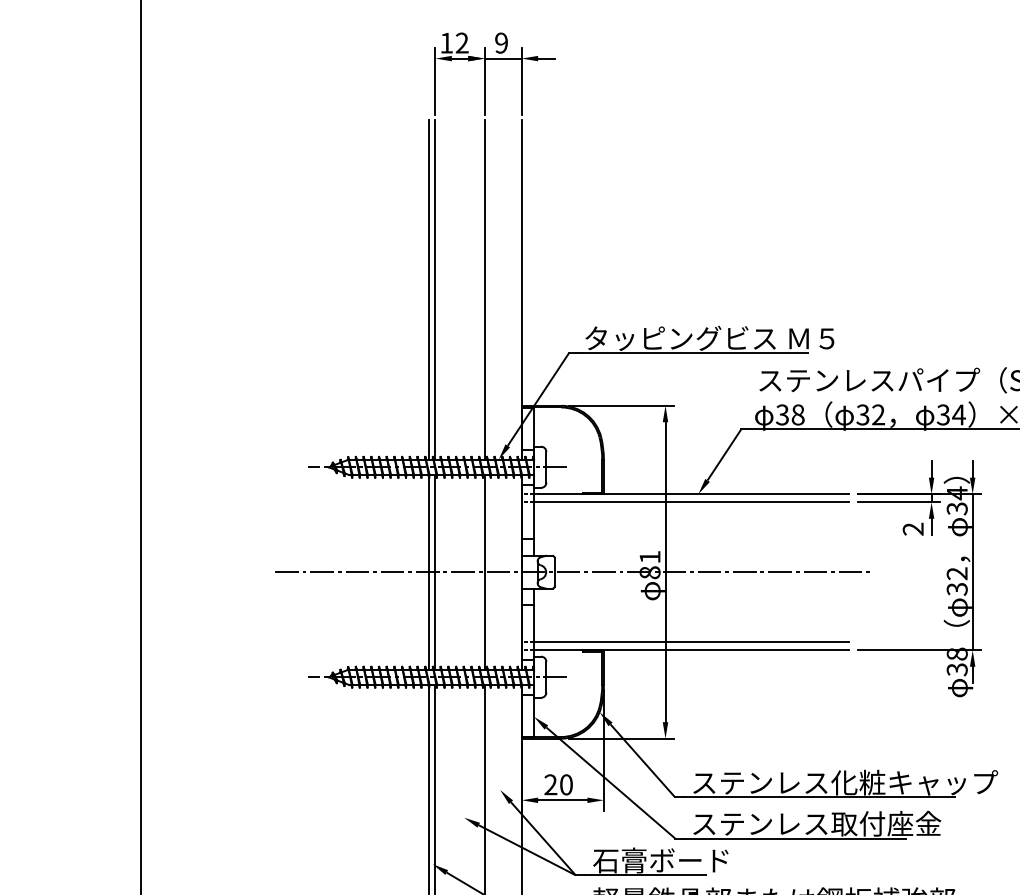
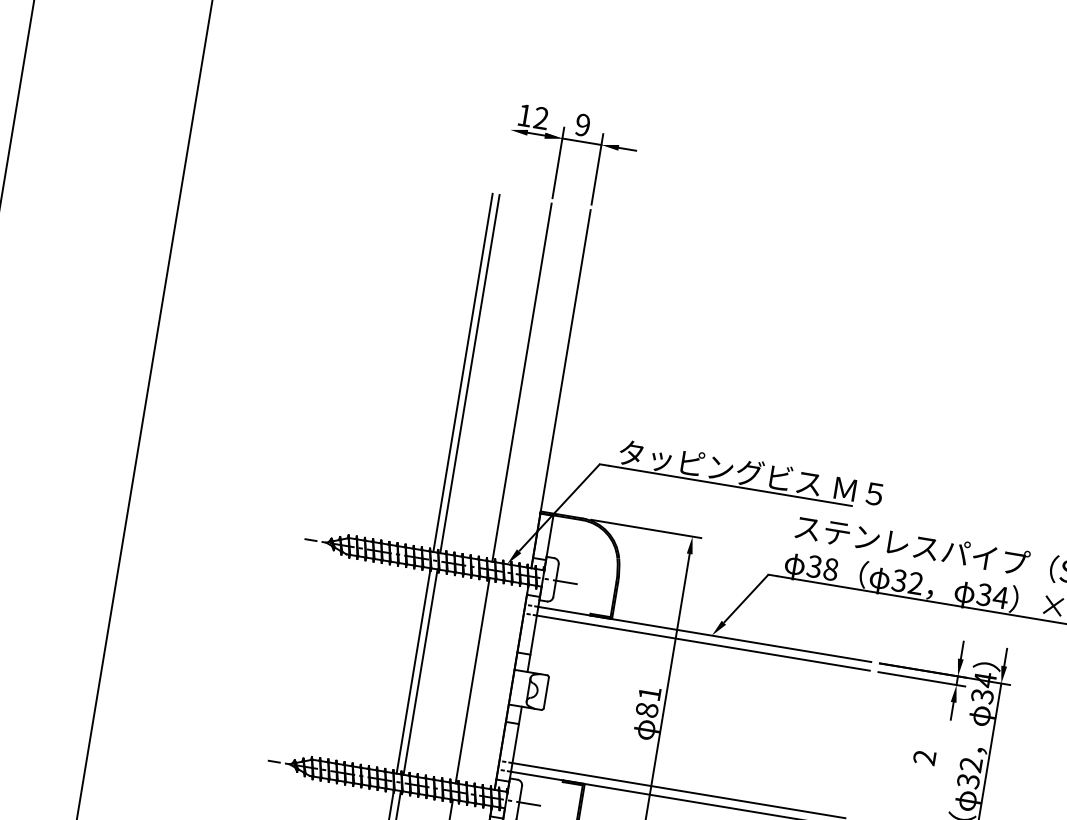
line: (435, 81) -> (506, 154), removed
text: (912, 528) -> (923, 756), moved
line: (572, 572) -> (565, 696), removed

